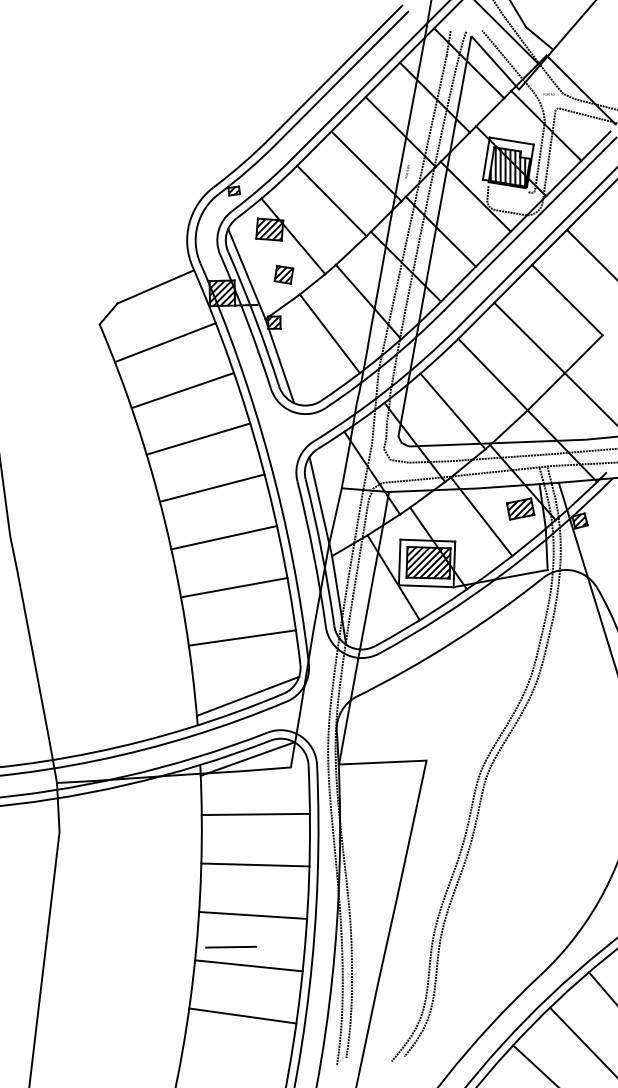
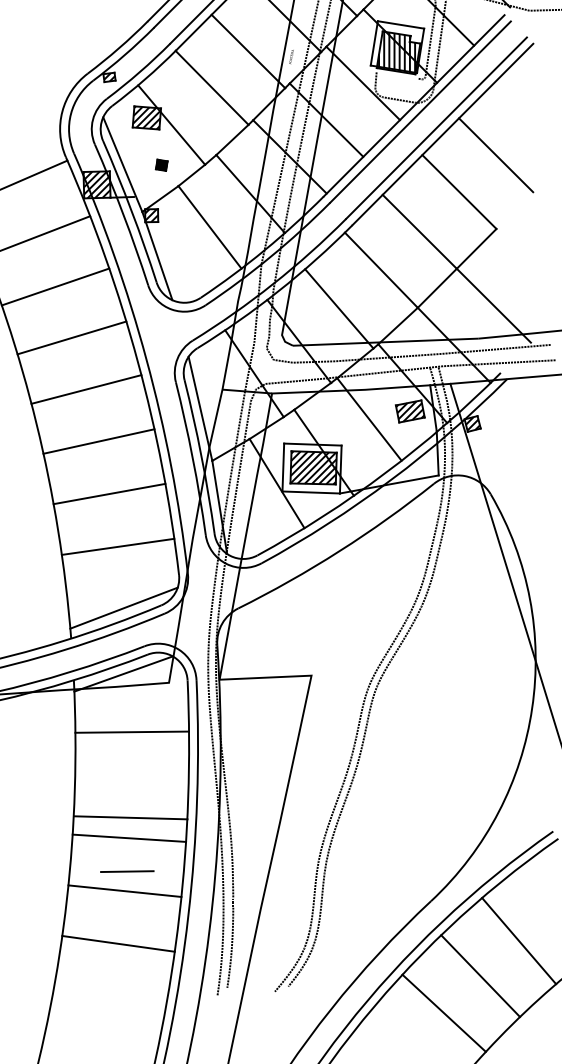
part: (283, 274) -> (161, 165), size x0.6
line: (255, 864) -> (130, 817), moved
line: (231, 946) -> (127, 870), moved

